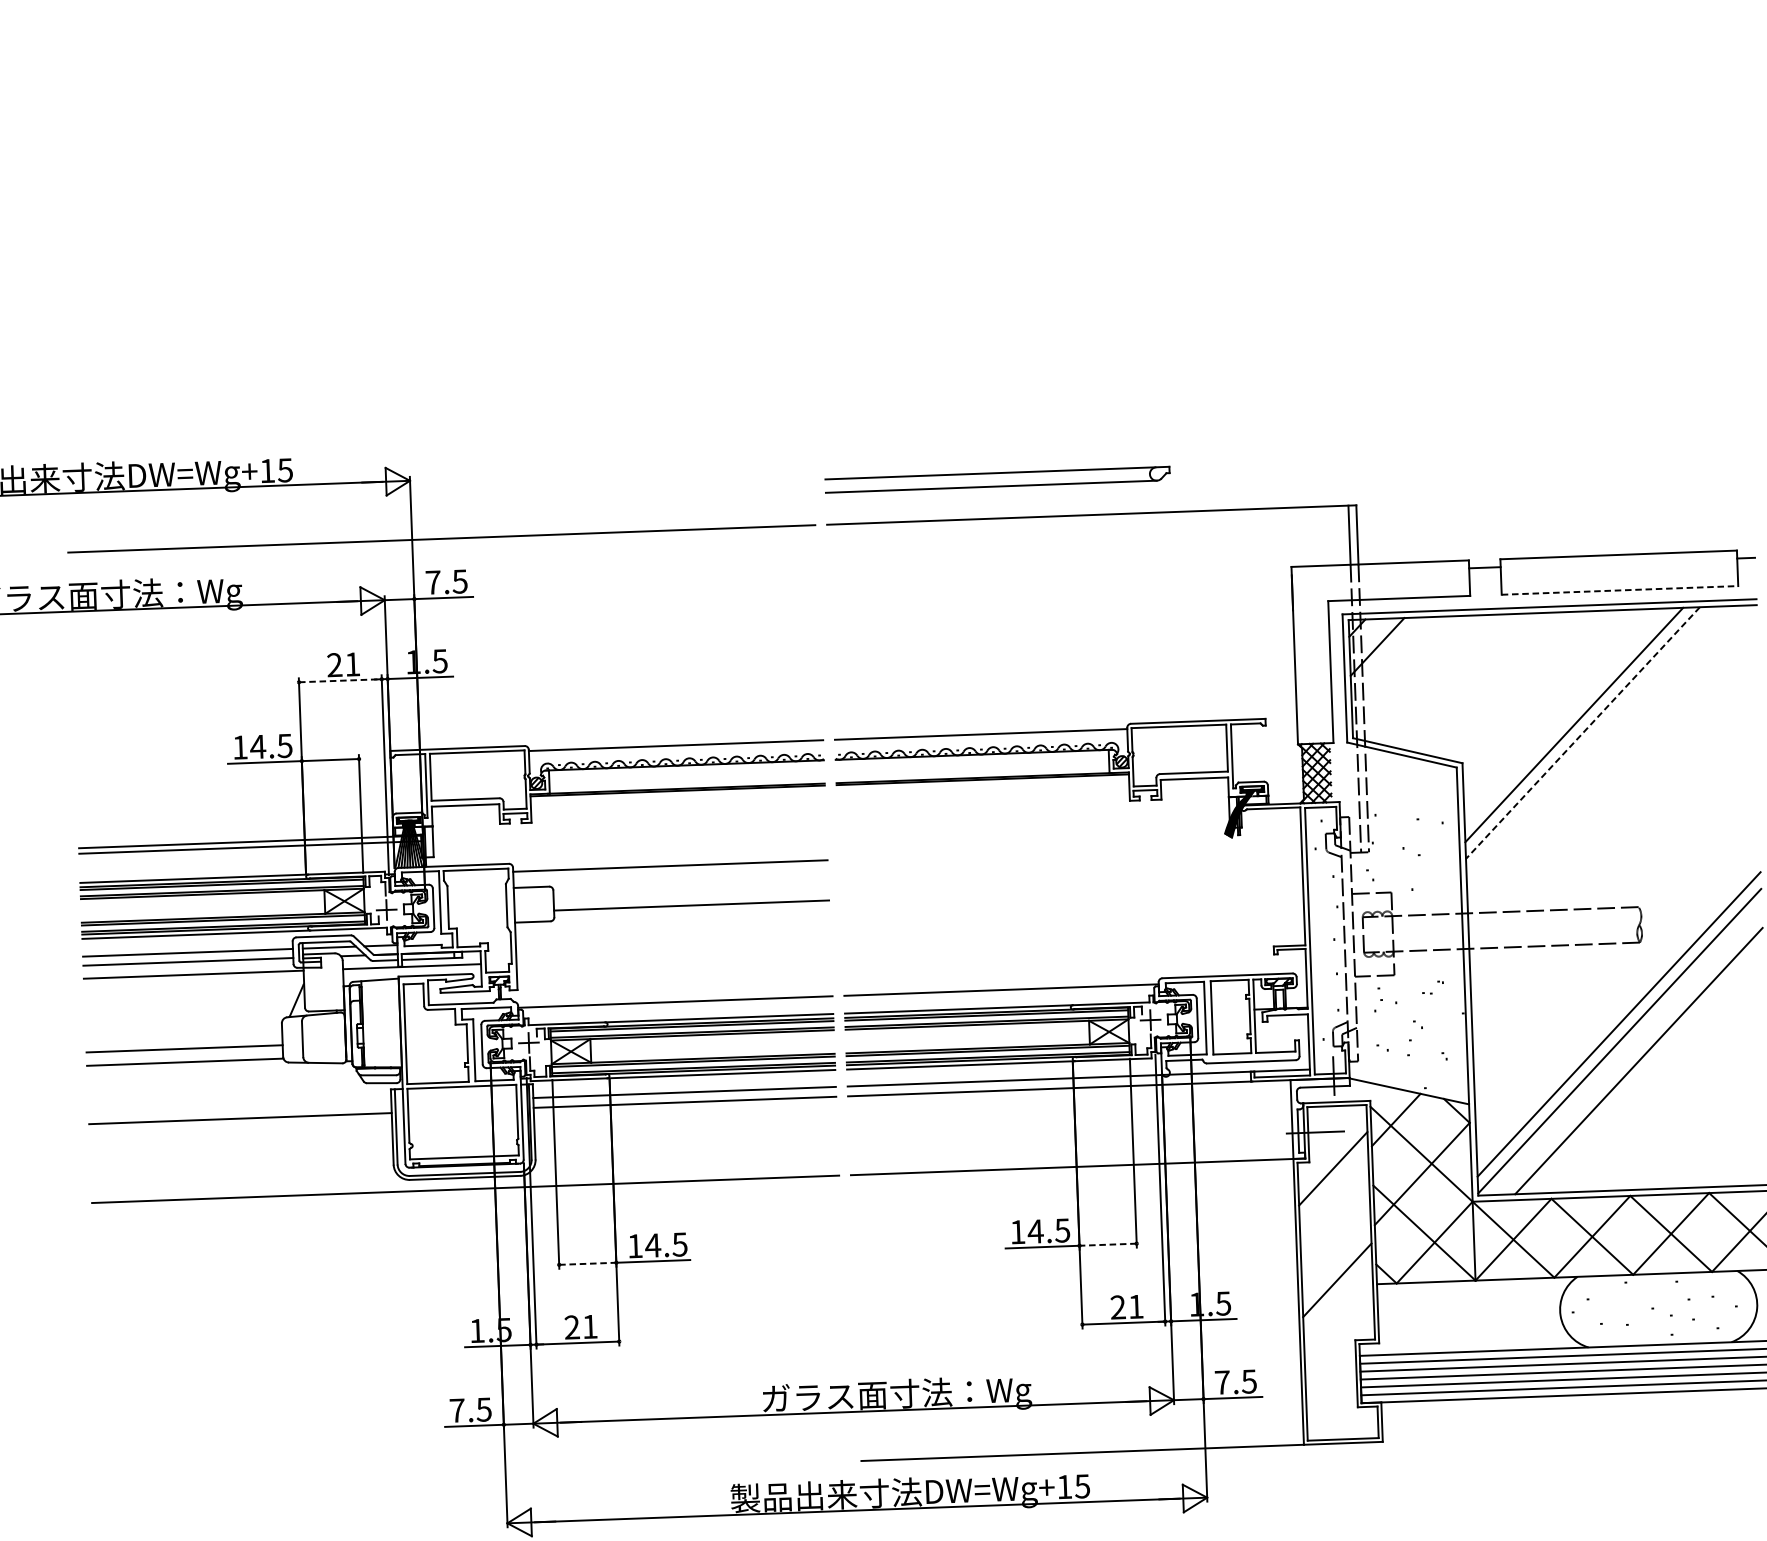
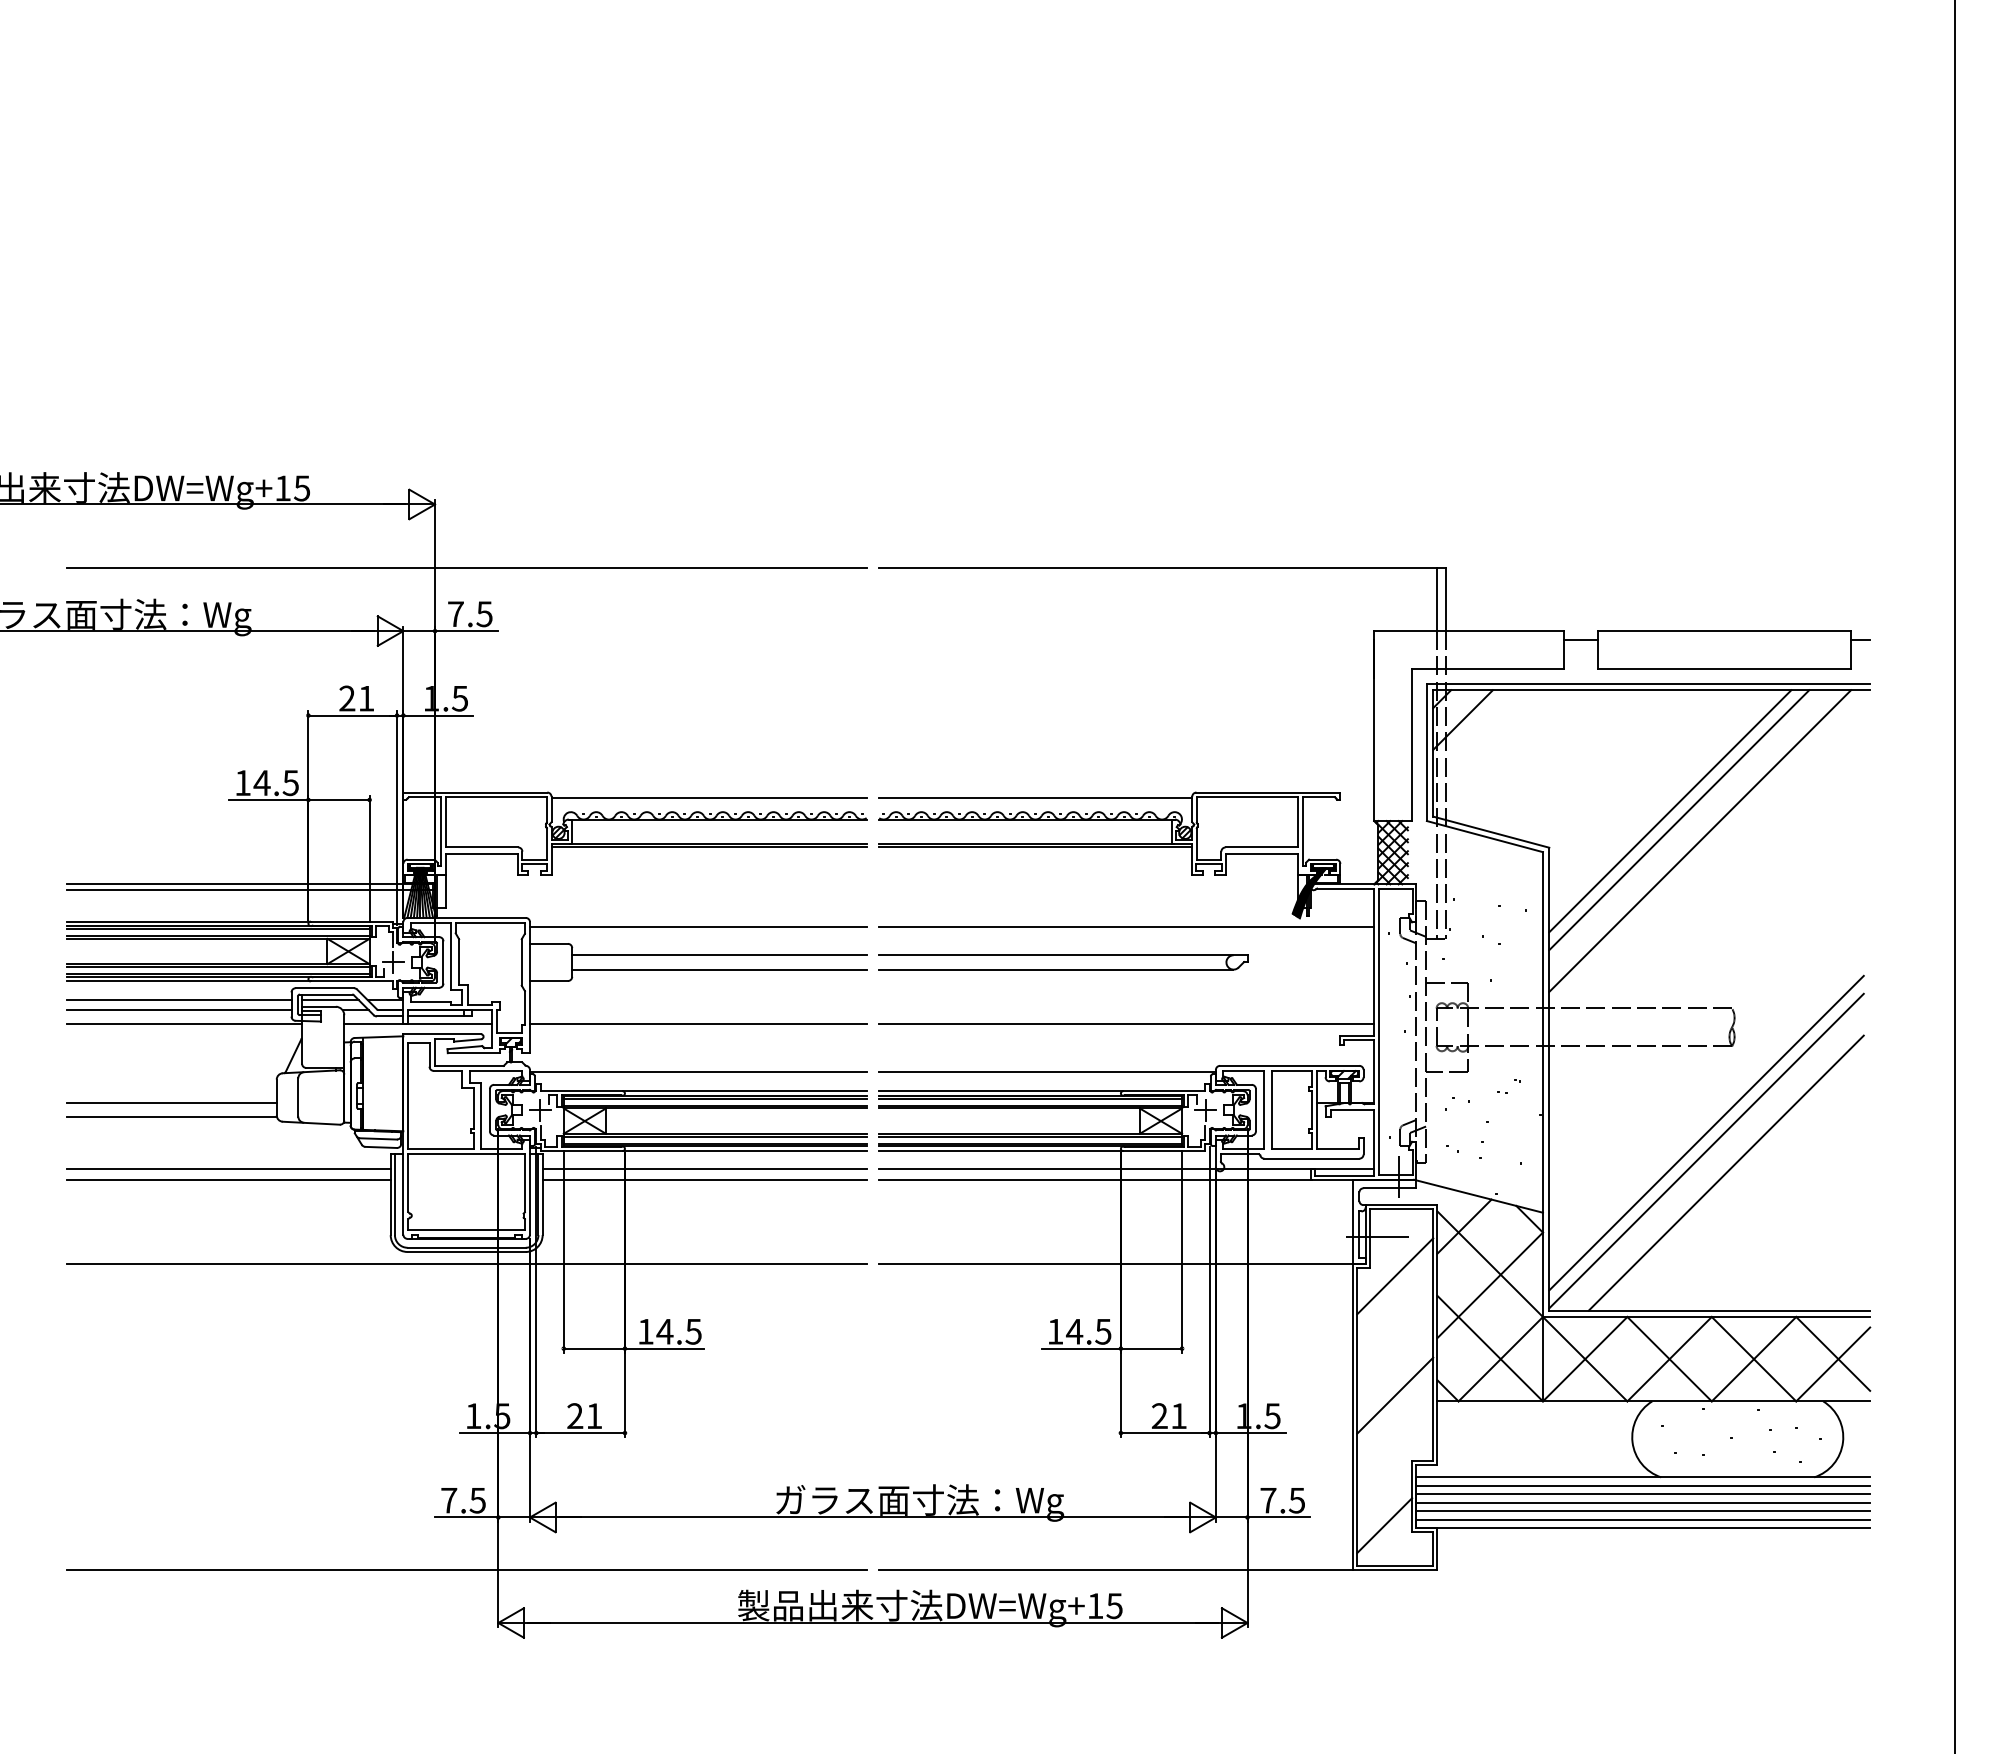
part: (997, 473) -> (1063, 955), moved
line: (1620, 590) -> (1724, 669), dashed -> solid
line: (341, 680) -> (353, 715), dashed -> solid
line: (1583, 733) -> (1679, 820), dashed -> solid
line: (1603, 751) -> (1700, 840), added
line: (1070, 851) -> (1126, 926), added
line: (691, 892) -> (719, 955), added
line: (1073, 942) -> (1126, 1024), added
line: (673, 957) -> (698, 1024), added
line: (239, 1109) -> (228, 1169), added
line: (1108, 1244) -> (1151, 1348), dashed -> solid
line: (587, 1263) -> (594, 1348), dashed -> solid
line: (1331, 1401) -> (1384, 1525), added
line: (475, 1475) -> (466, 1570), added

